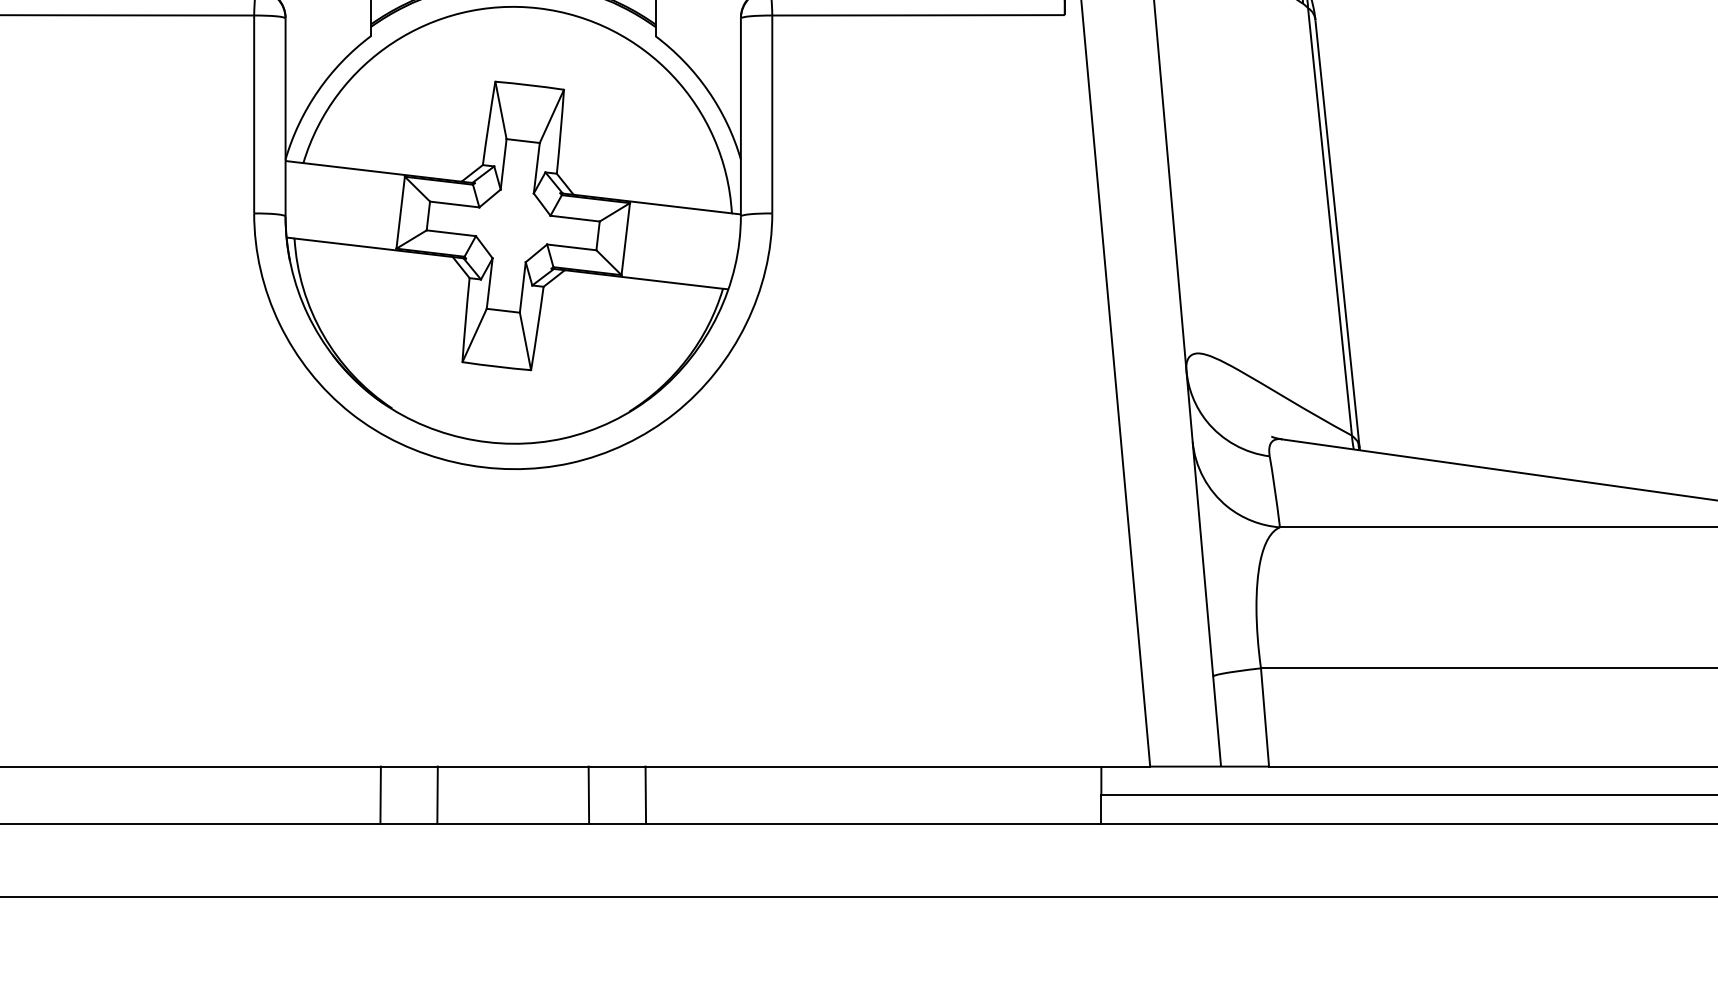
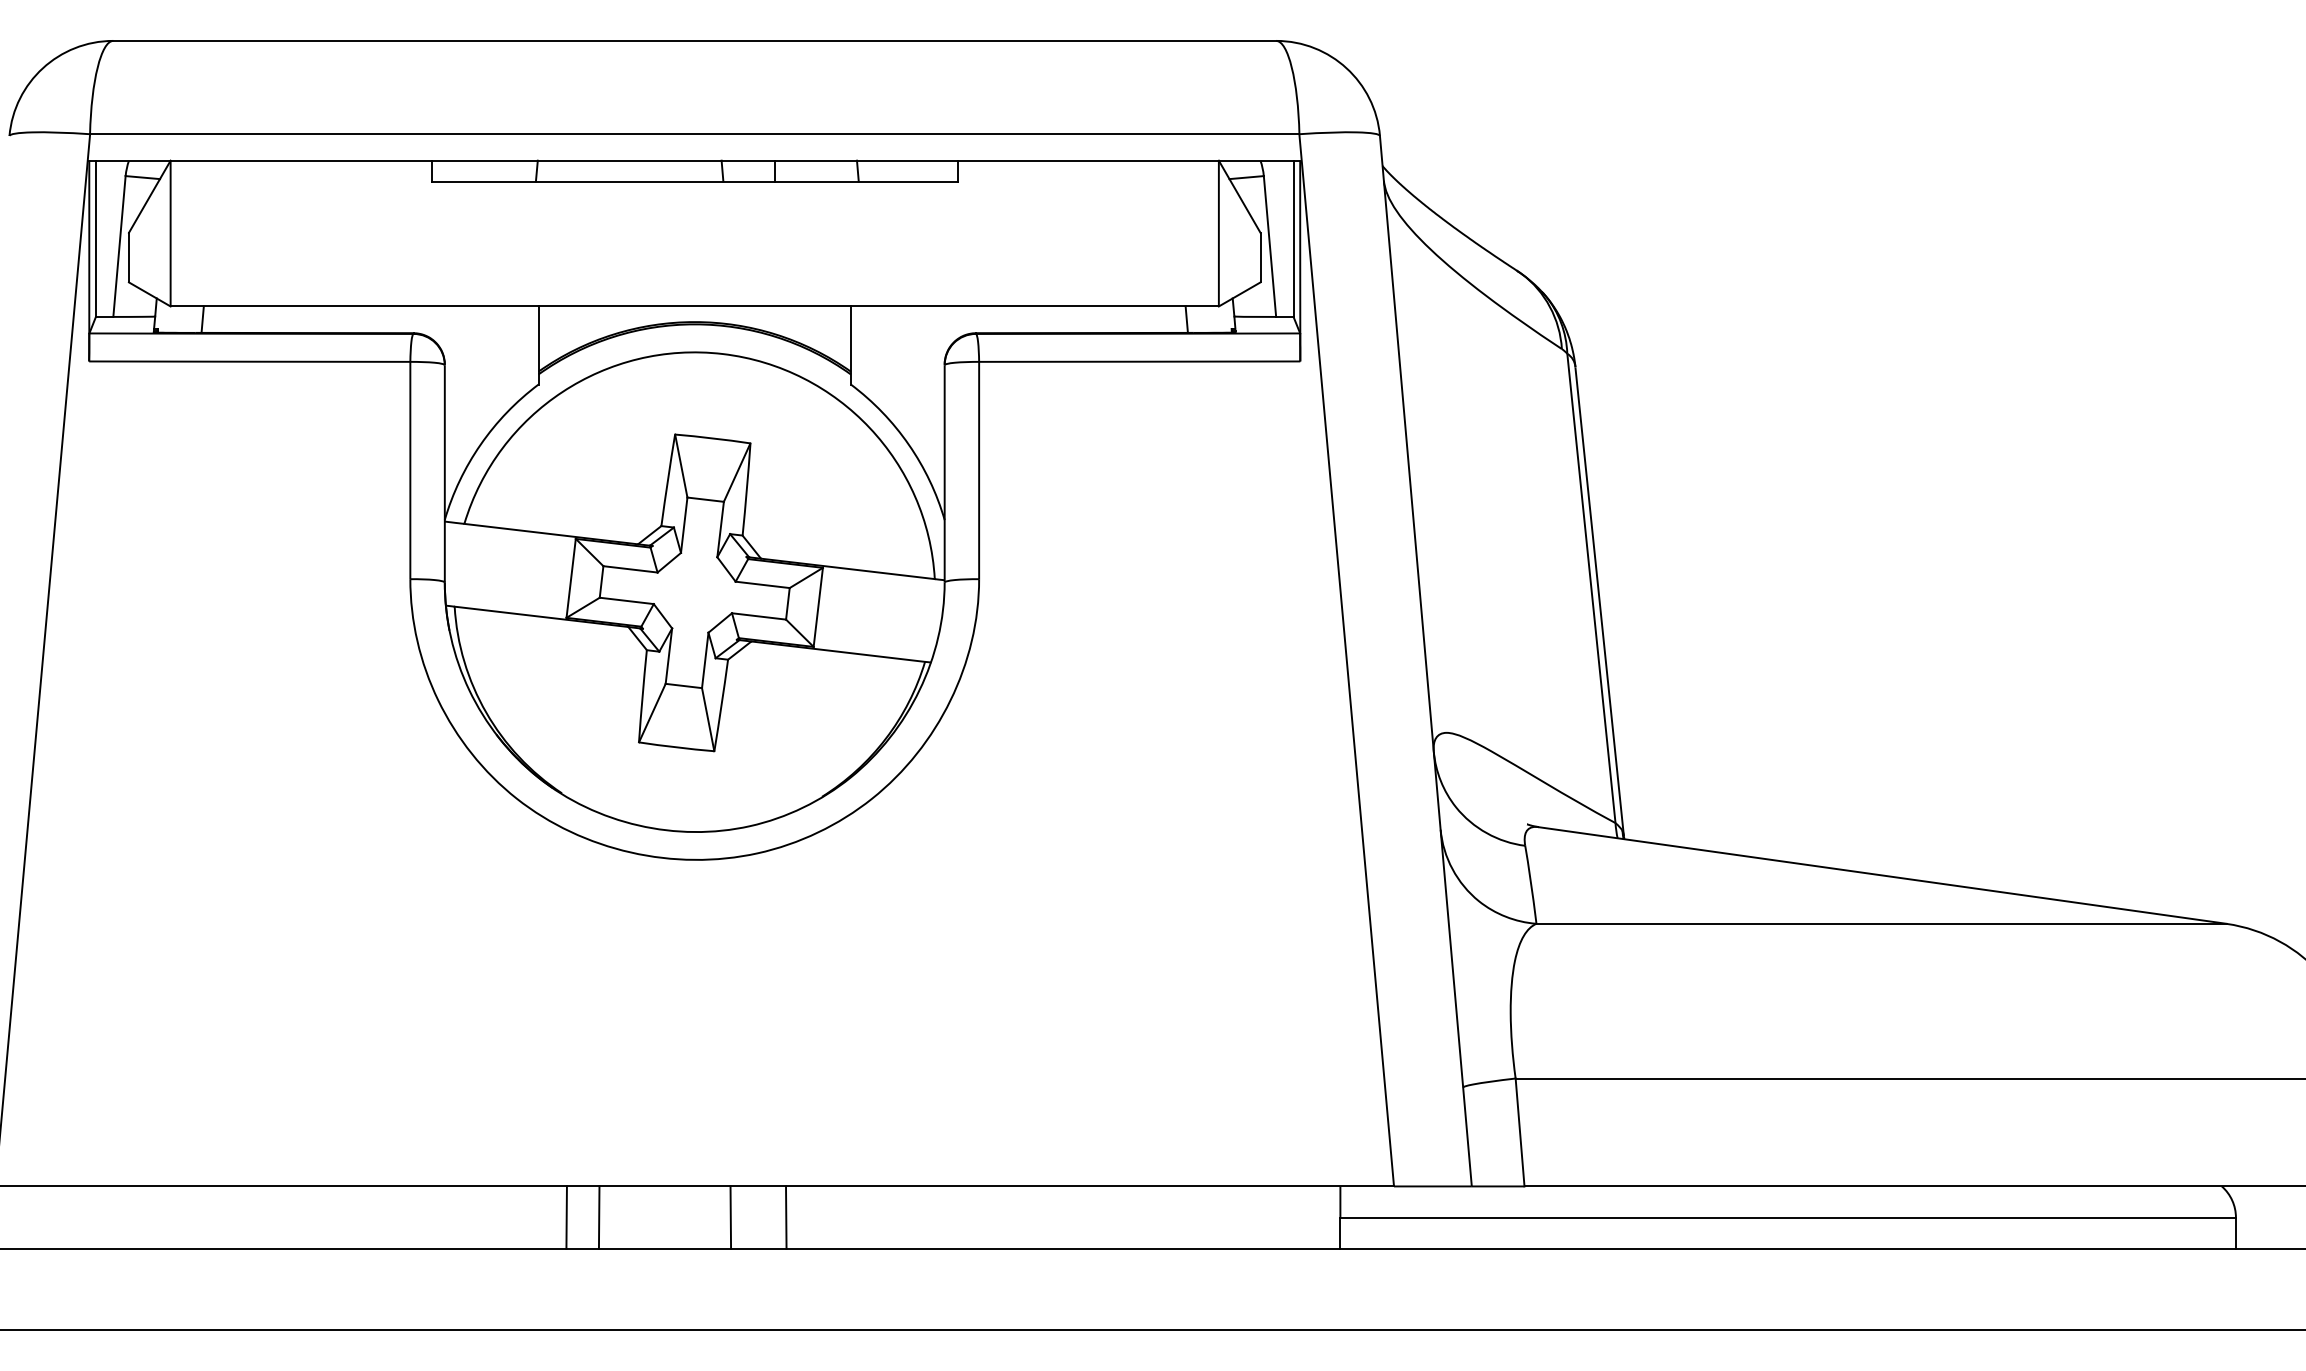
line: (380, 794) -> (598, 1217), moved
line: (437, 794) -> (566, 1217), moved
line: (588, 794) -> (730, 1217), moved
line: (646, 794) -> (786, 1217), moved

